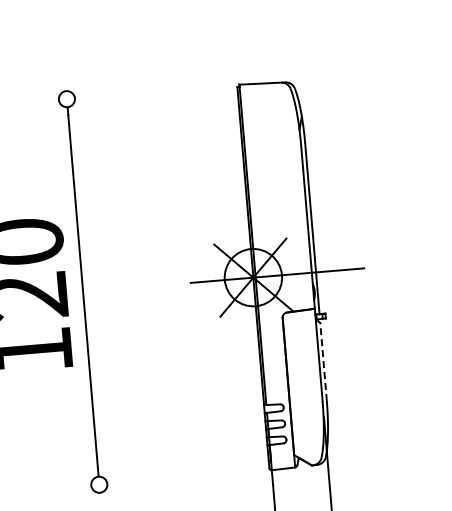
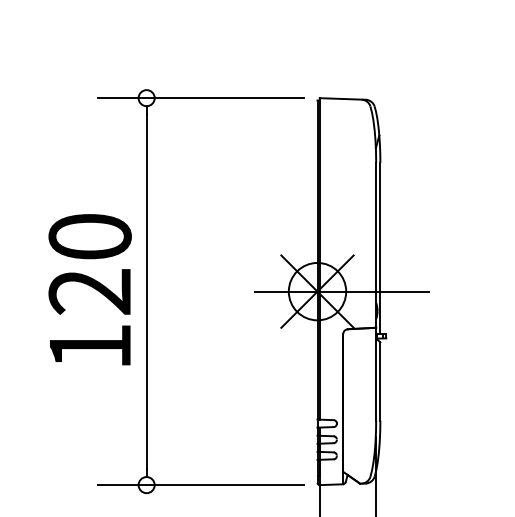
line: (120, 94) -> (200, 98), added
line: (323, 361) -> (380, 381), dashed -> solid
line: (153, 480) -> (200, 485), added

